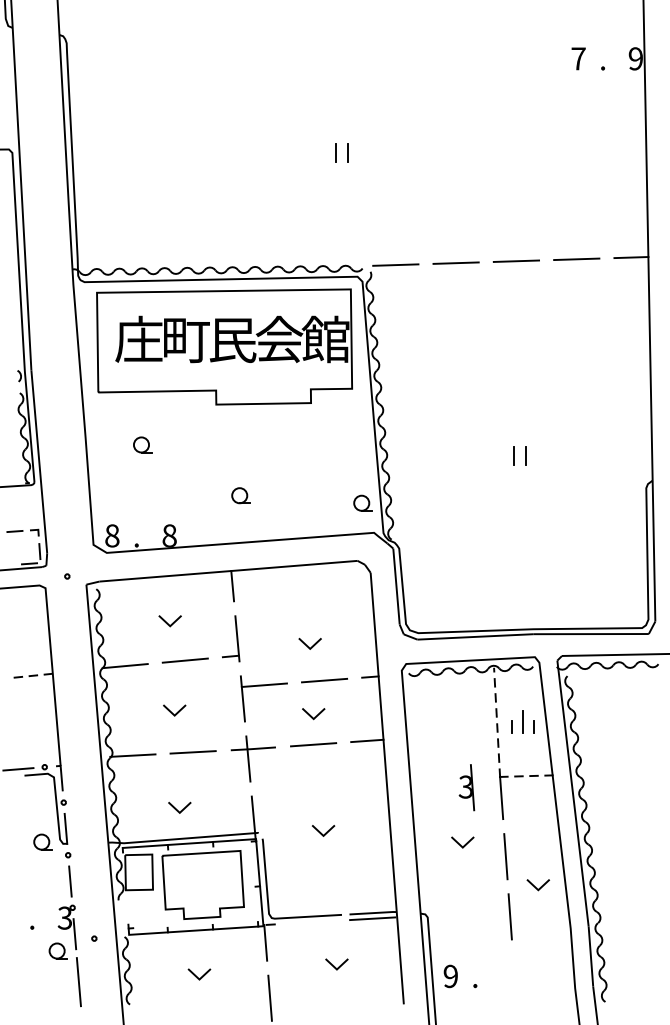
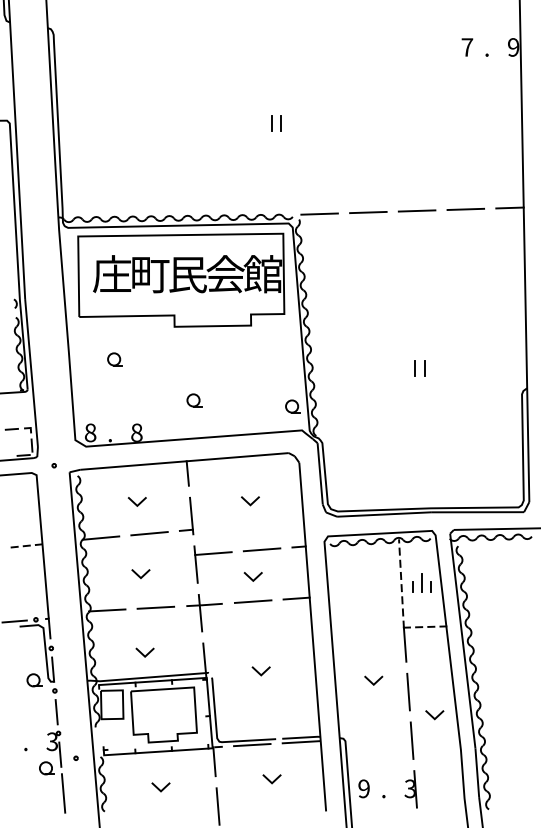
line: (311, 645) -> (251, 502), moved
part: (466, 787) -> (410, 789), moved
line: (312, 922) -> (252, 745), added

